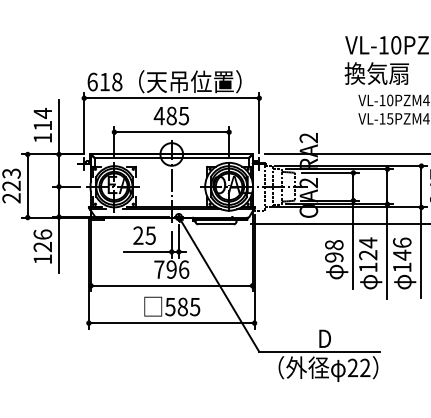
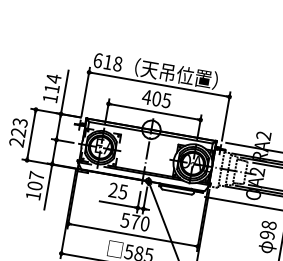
text: (171, 116) -> (156, 99), 485 -> 405
text: (42, 240) -> (35, 180), 126 -> 107
text: (171, 269) -> (135, 222), 796 -> 570

